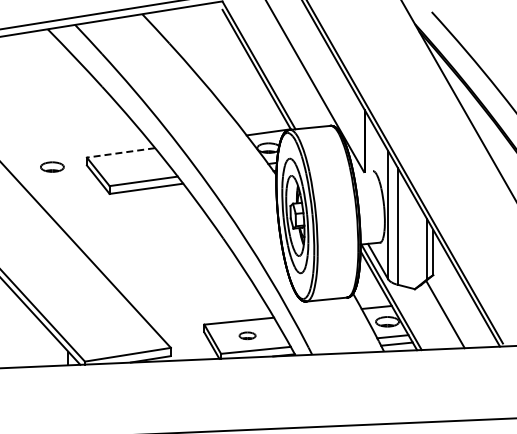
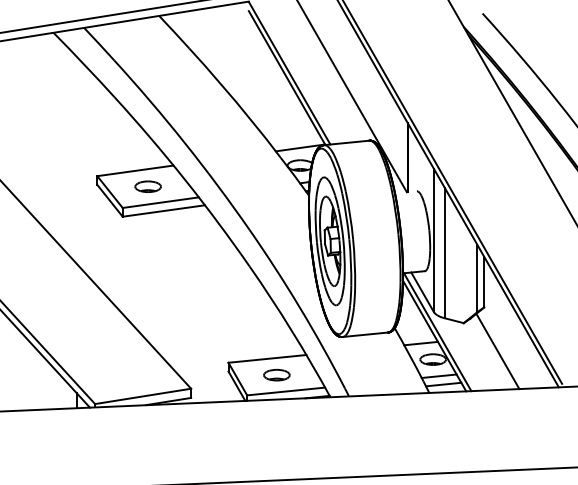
line: (120, 152) -> (134, 170), dashed -> solid
part: (52, 166) -> (148, 186), moved
part: (247, 335) -> (276, 374), size x1.43

